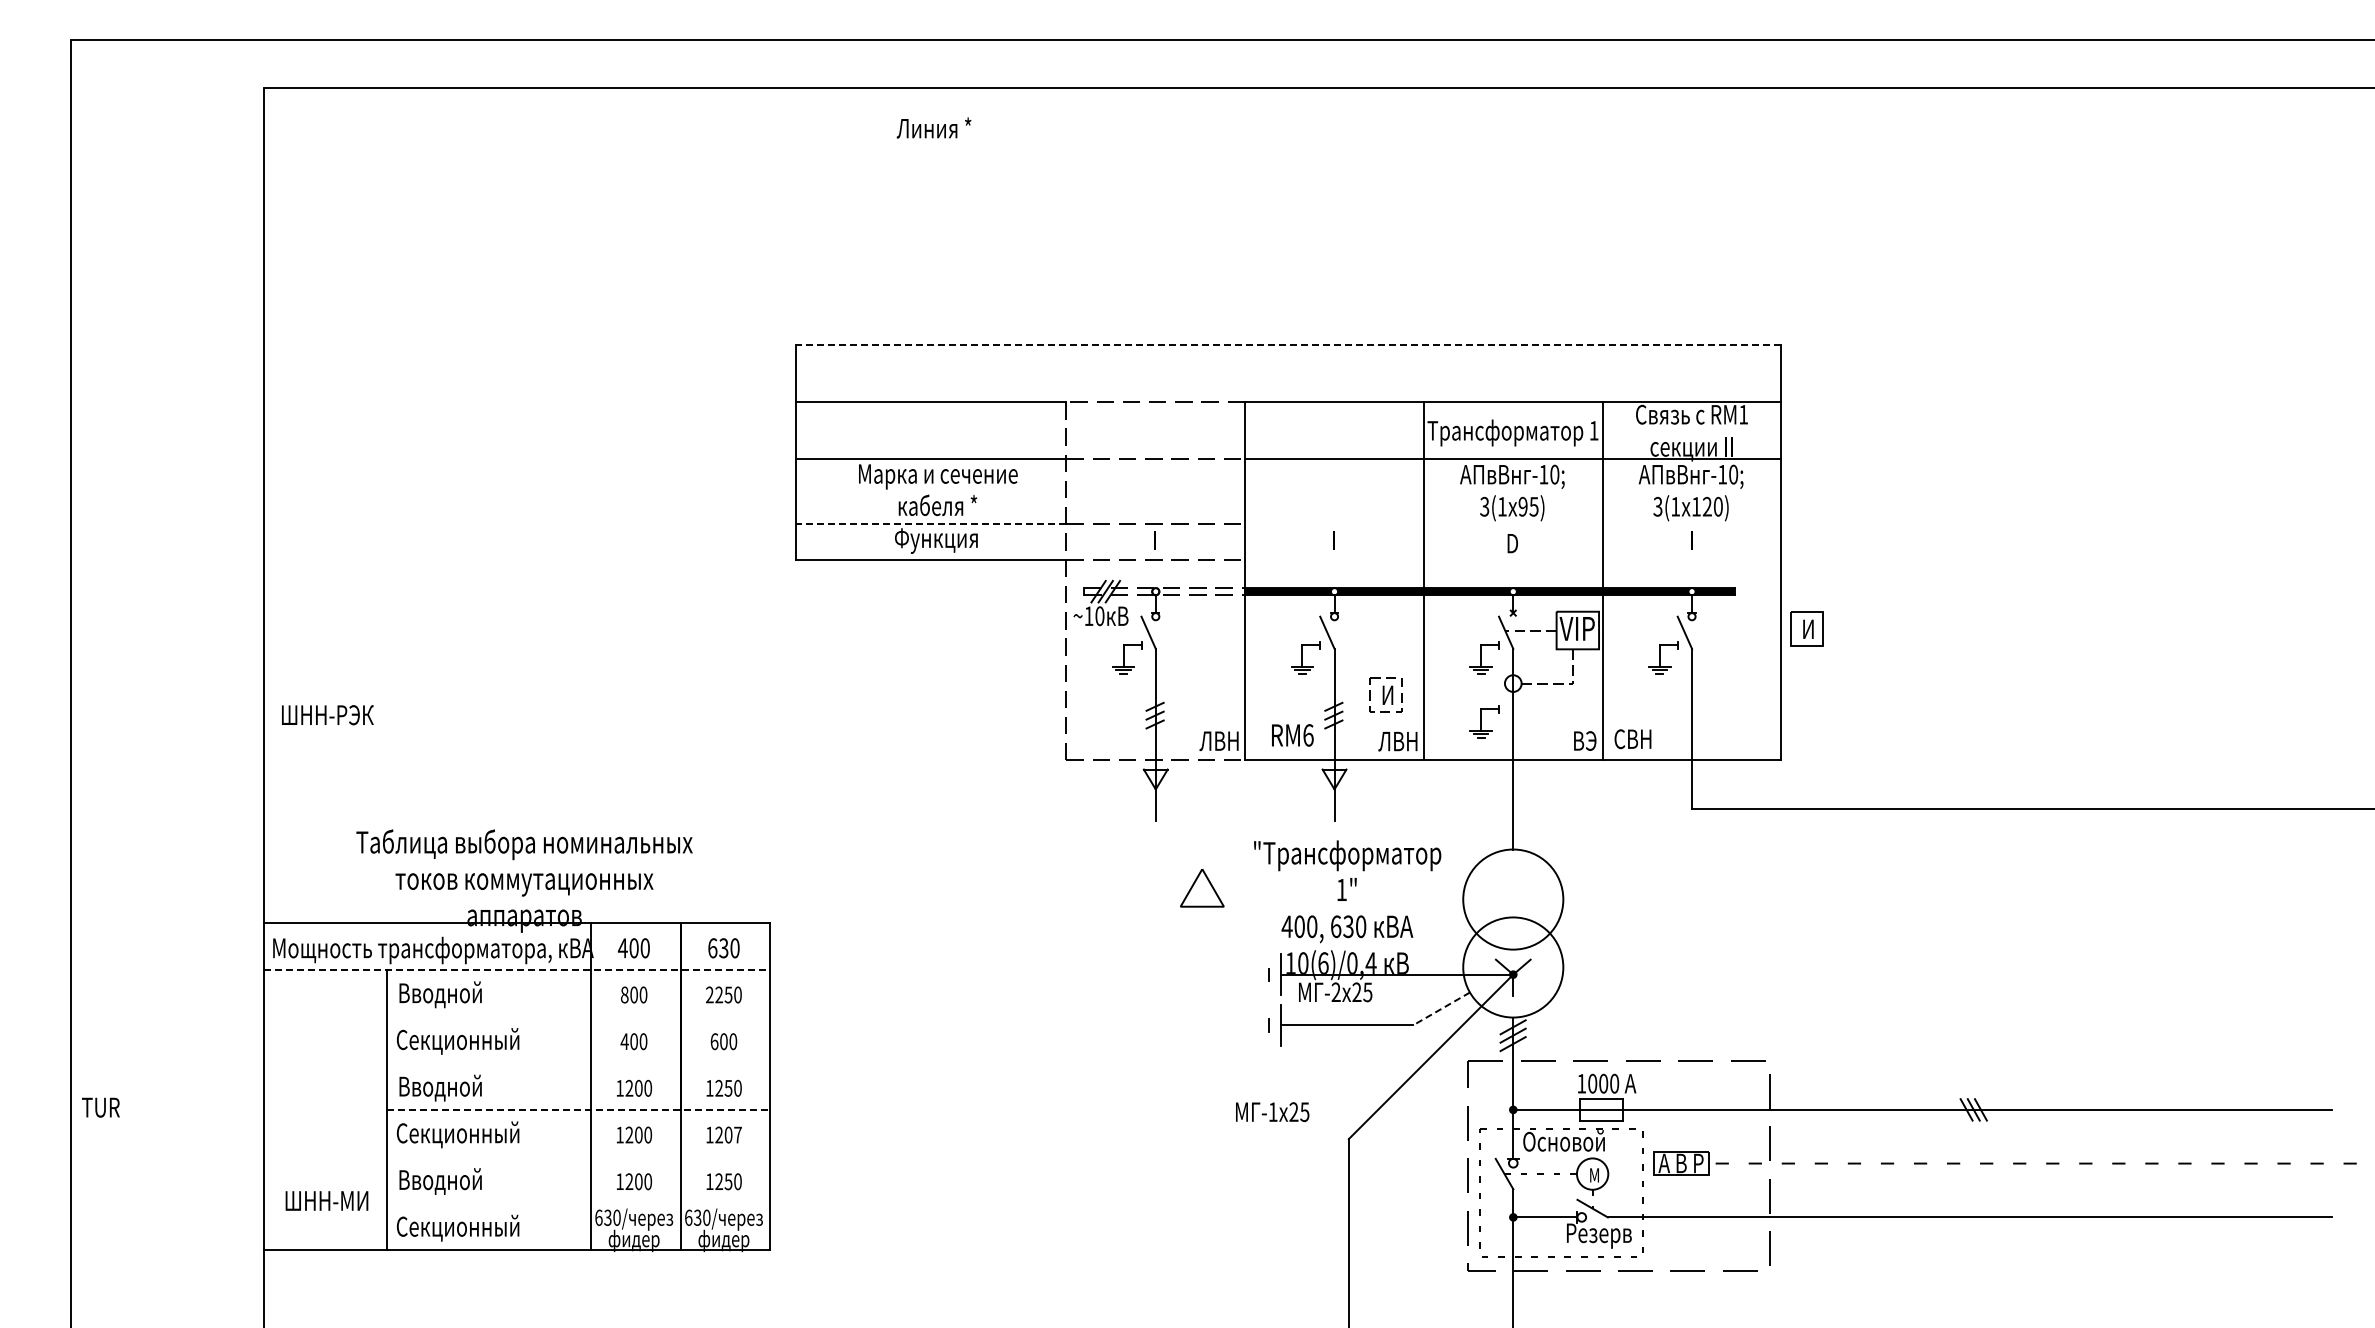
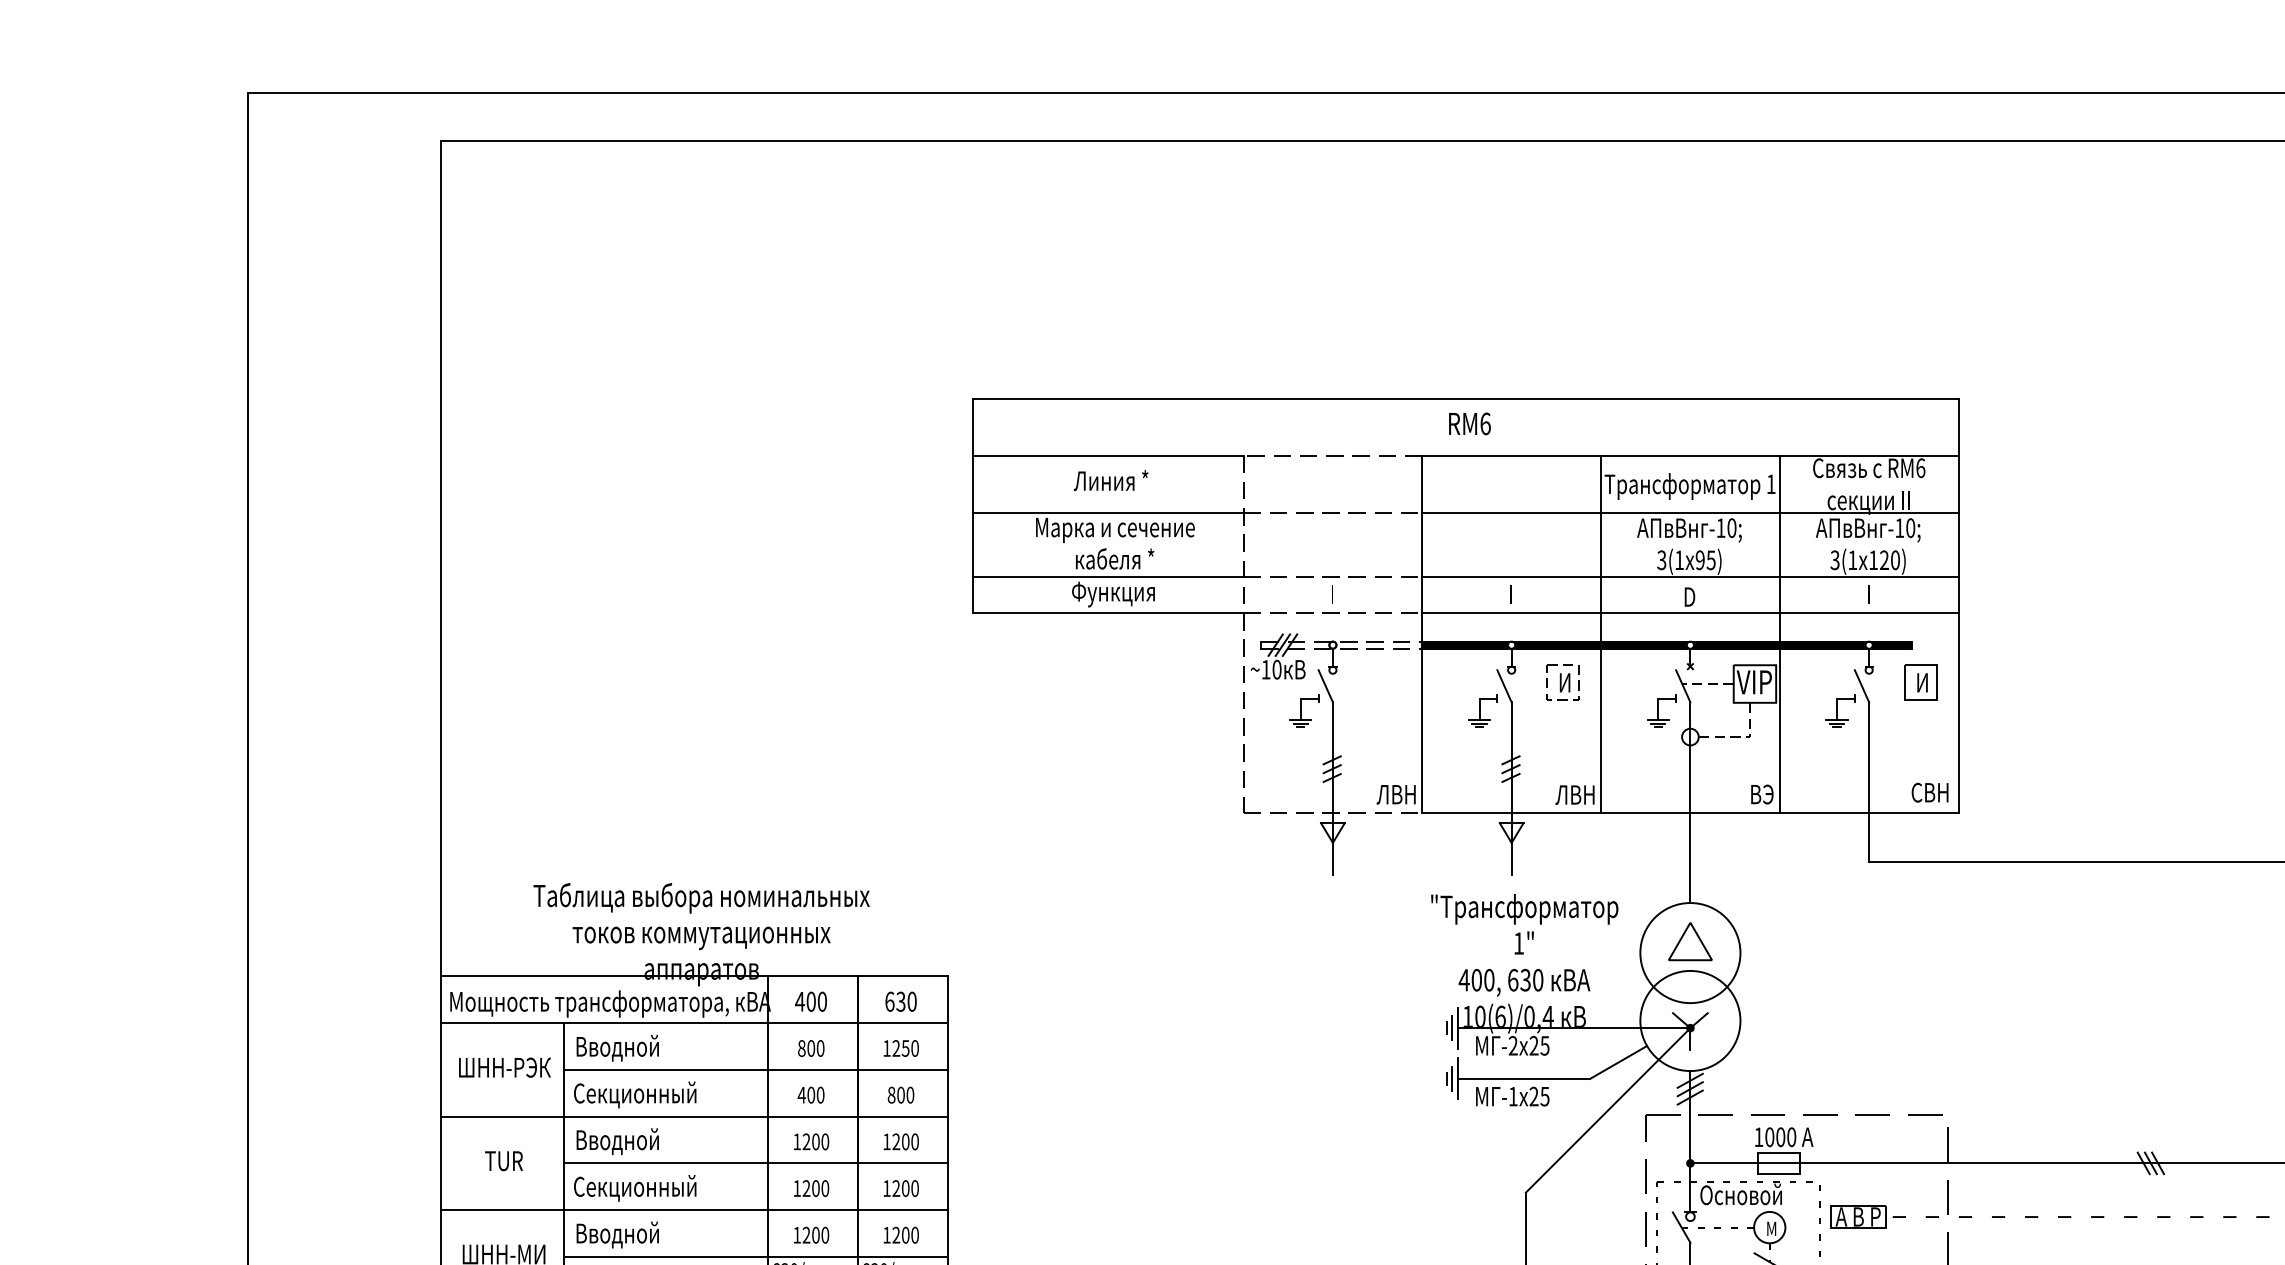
text: (933, 127) -> (1110, 480), moved
line: (1288, 345) -> (1465, 399), dashed -> solid
text: (1743, 414) -> (1920, 468), RM1 -> RM6
line: (930, 523) -> (1107, 577), dashed -> solid
line: (1513, 523) -> (1690, 577), added
line: (1513, 559) -> (1690, 613), added
part: (1806, 628) -> (1920, 682), moved
part: (1385, 694) -> (1562, 682), moved
text: (327, 715) -> (504, 1068), moved
part: (1484, 721) -> (1661, 775), removed
text: (1292, 735) -> (1469, 424), moved
text: (1632, 739) -> (1929, 793), moved
part: (1202, 888) -> (1690, 942), moved
line: (517, 969) -> (694, 1023), dashed -> solid
line: (1275, 974) -> (1452, 1028), added
text: (709, 994) -> (886, 1048), 2250 -> 1250
line: (1441, 1008) -> (1618, 1062), dashed -> solid
line: (578, 1016) -> (755, 1070), added
line: (1275, 1025) -> (1452, 1079), added
text: (714, 1041) -> (891, 1095), 600 -> 800
line: (517, 1063) -> (694, 1117), added
text: (728, 1087) -> (905, 1141), 1250 -> 1200
text: (100, 1107) -> (503, 1161), moved
line: (578, 1109) -> (755, 1163), dashed -> solid
text: (1272, 1112) -> (1512, 1097), moved
text: (737, 1134) -> (914, 1188), 1207 -> 1200
line: (517, 1156) -> (694, 1210), added
text: (728, 1181) -> (905, 1235), 1250 -> 1200
line: (578, 1203) -> (755, 1257), added

